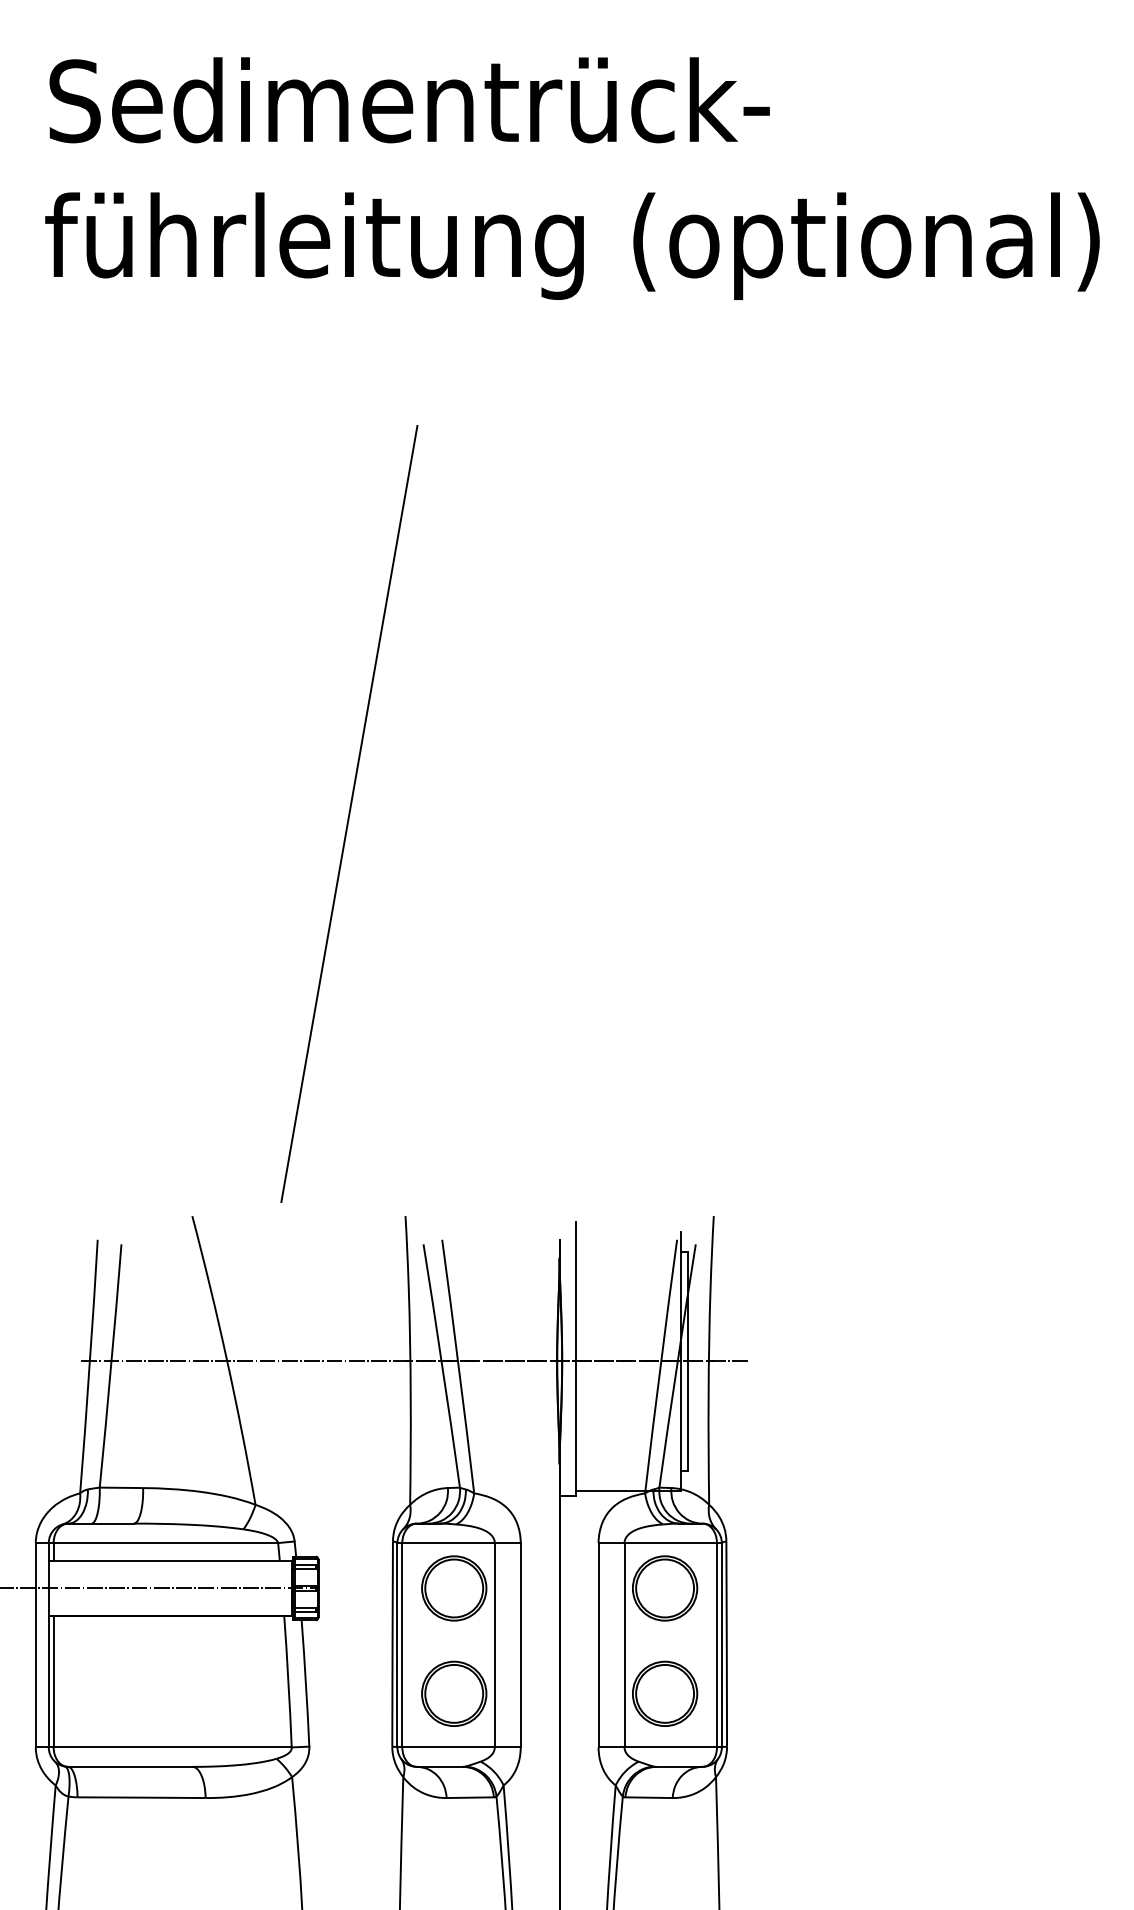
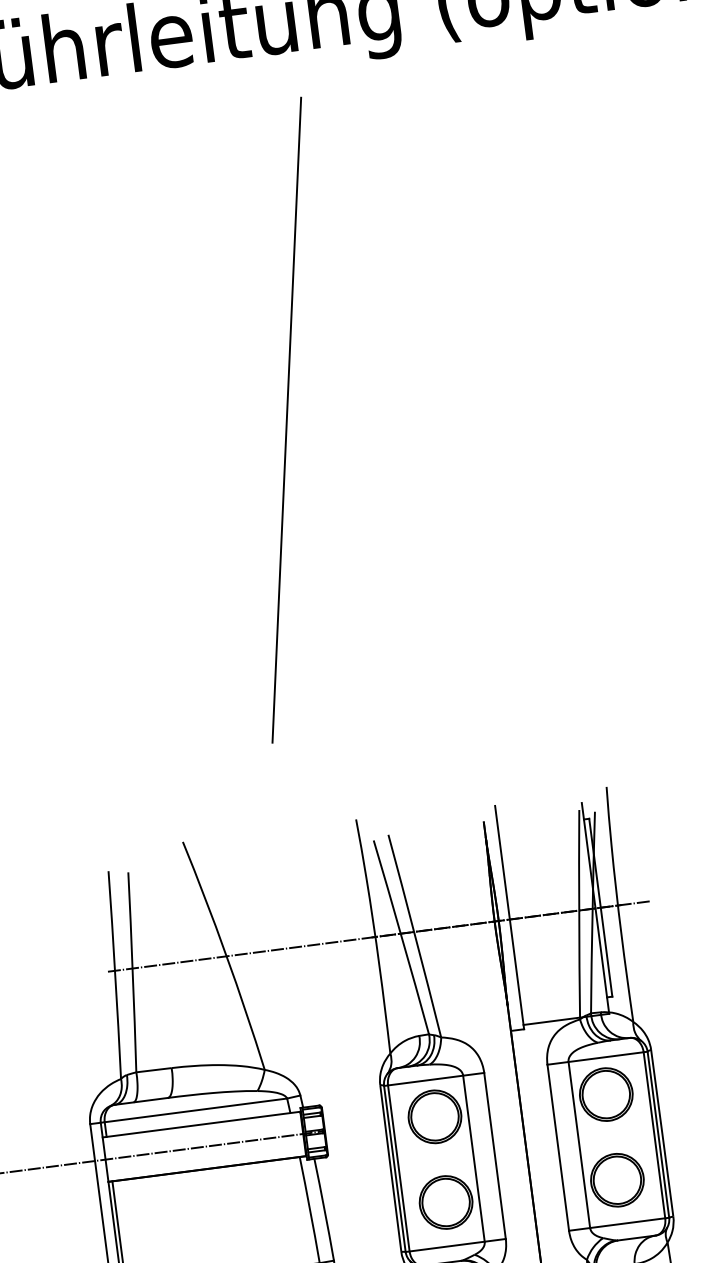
line: (349, 813) -> (286, 419), moved

